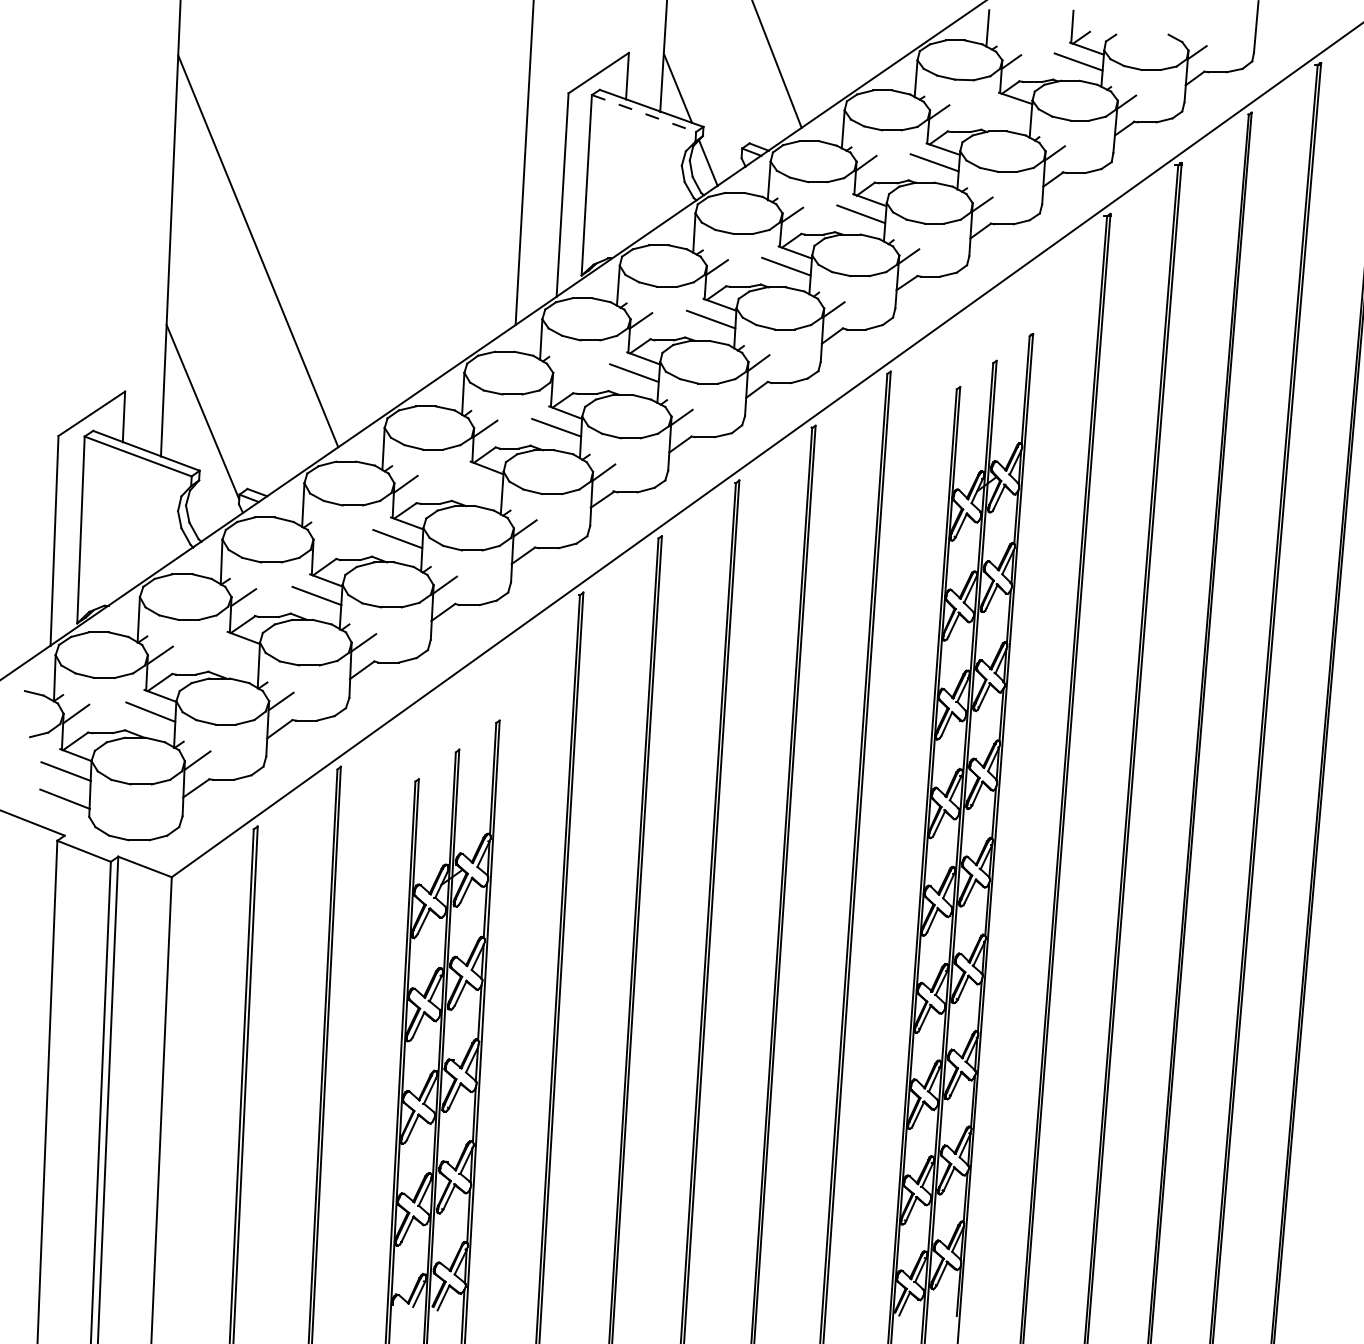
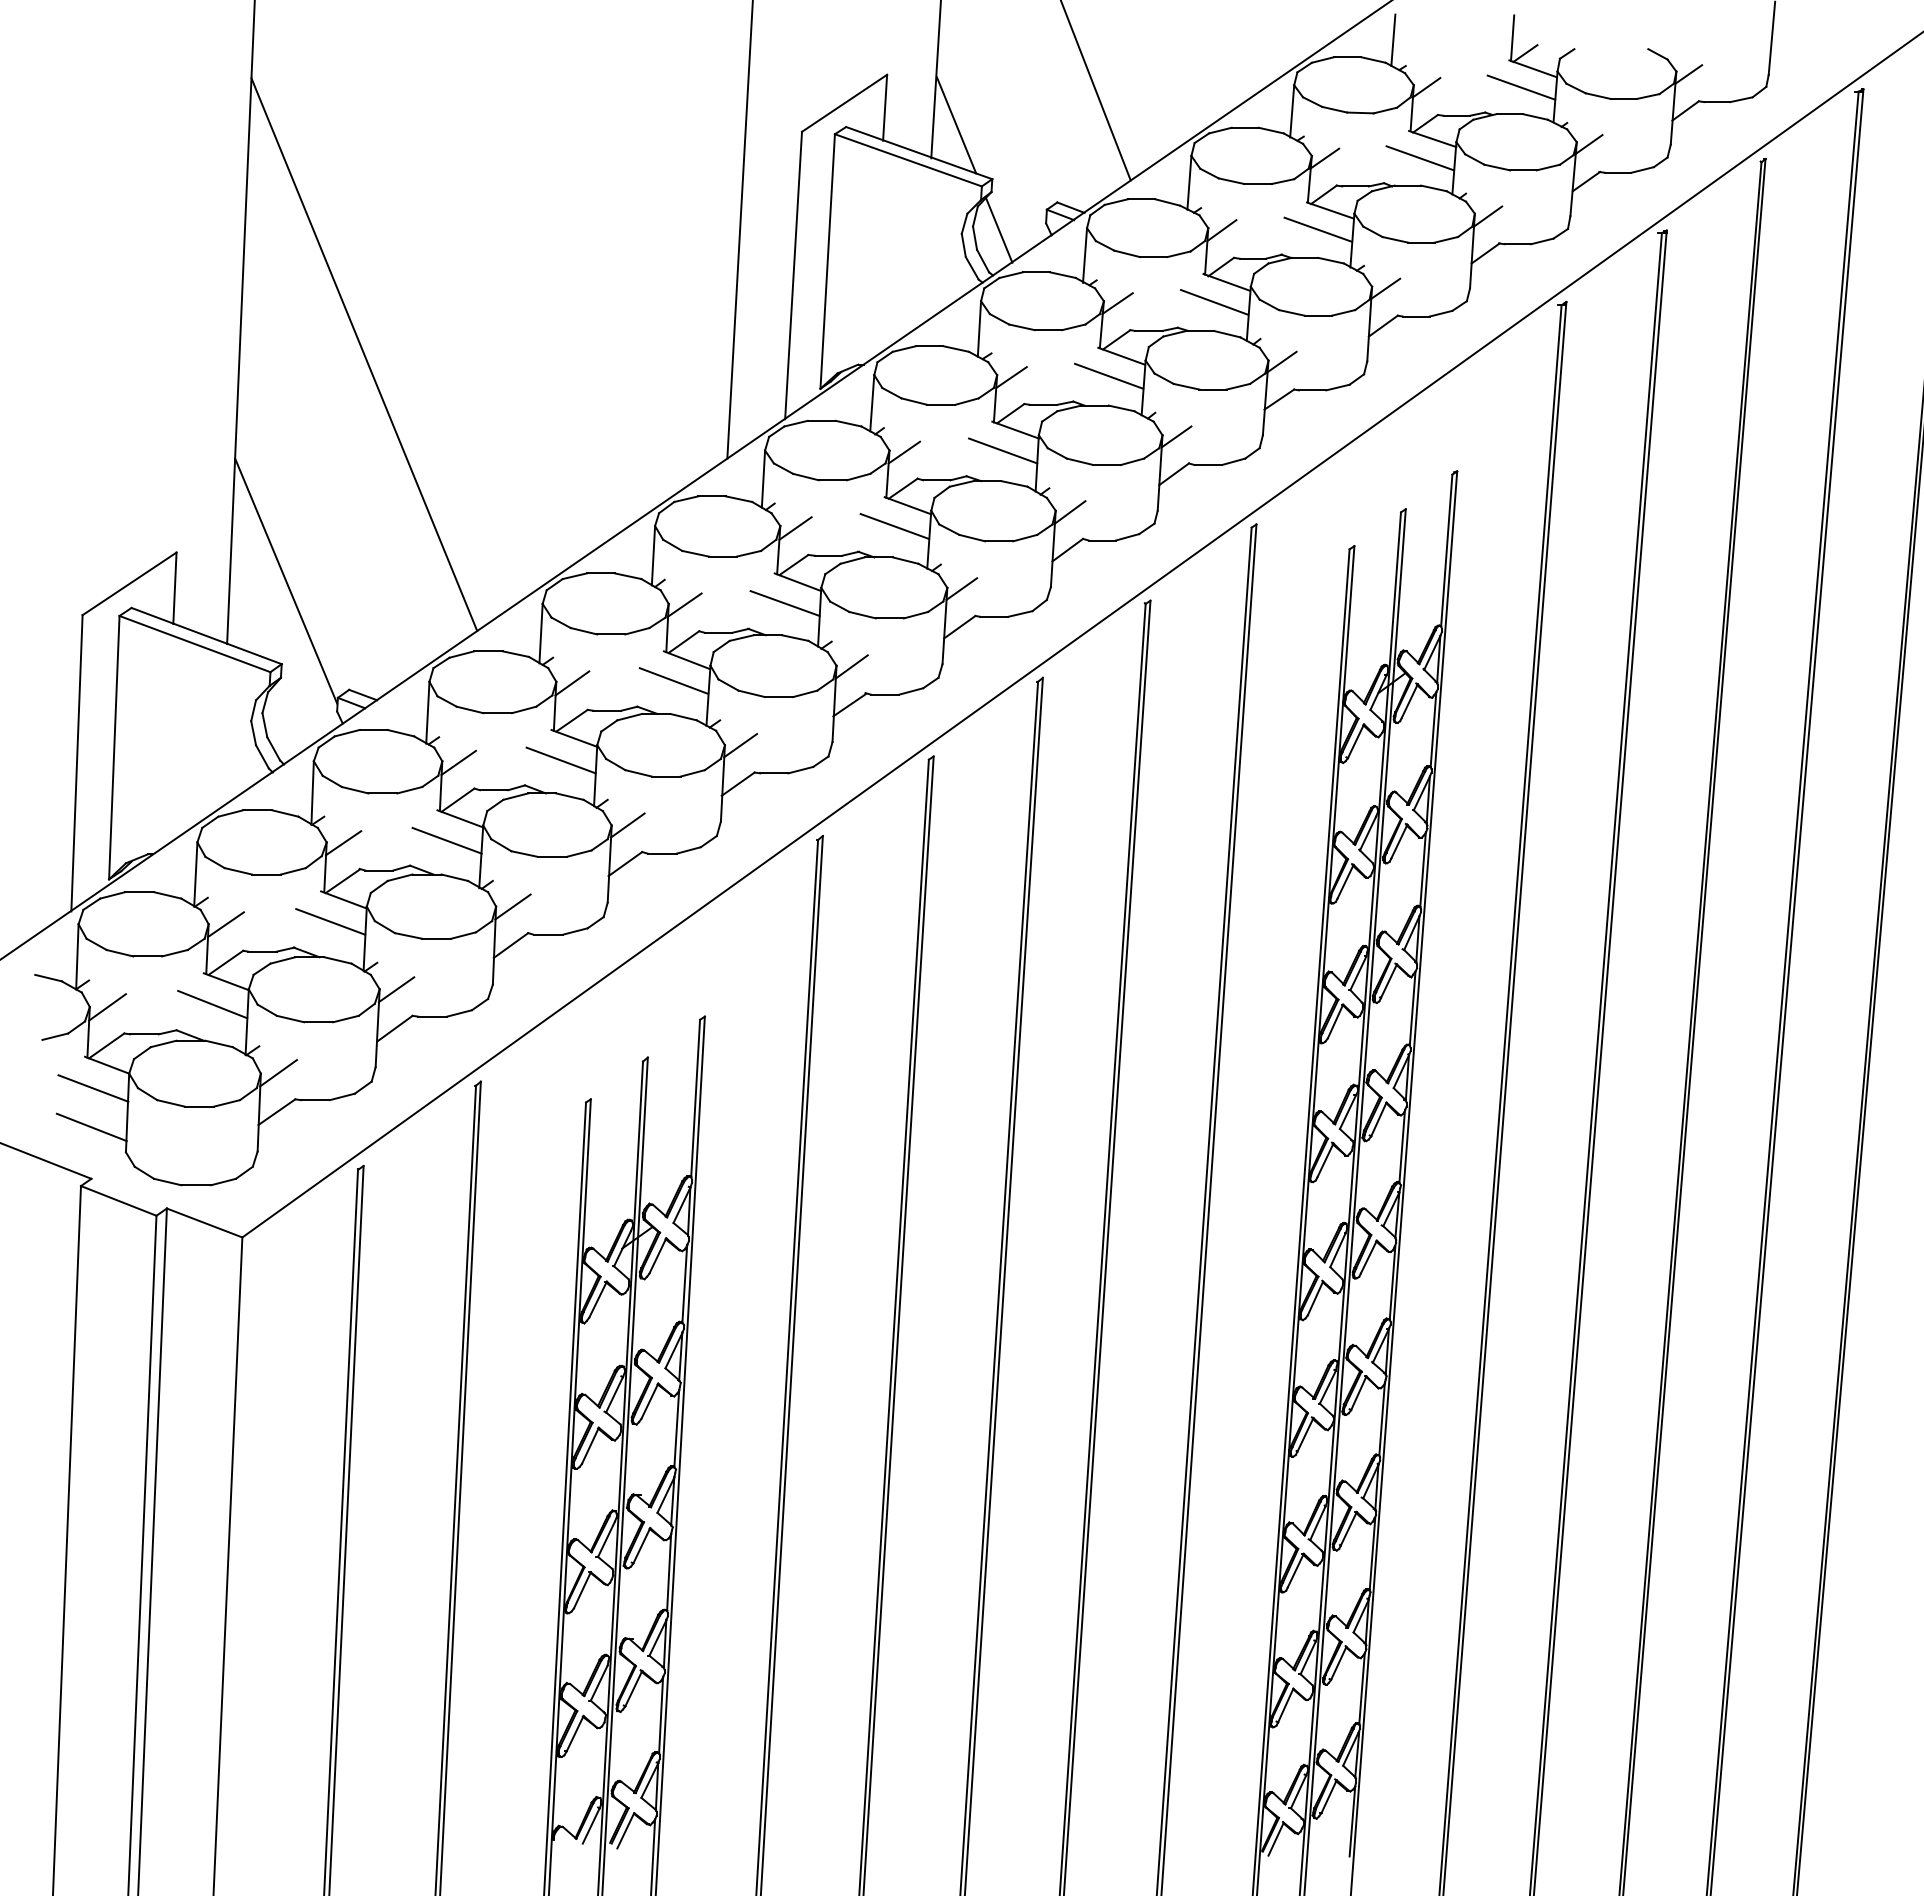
line: (1006, 112) -> (1419, 158), added
line: (644, 113) -> (908, 160), dashed -> solid
line: (563, 374) -> (795, 528), added
line: (477, 482) -> (673, 680), added
line: (325, 540) -> (458, 762), added
line: (234, 653) -> (330, 921), added

